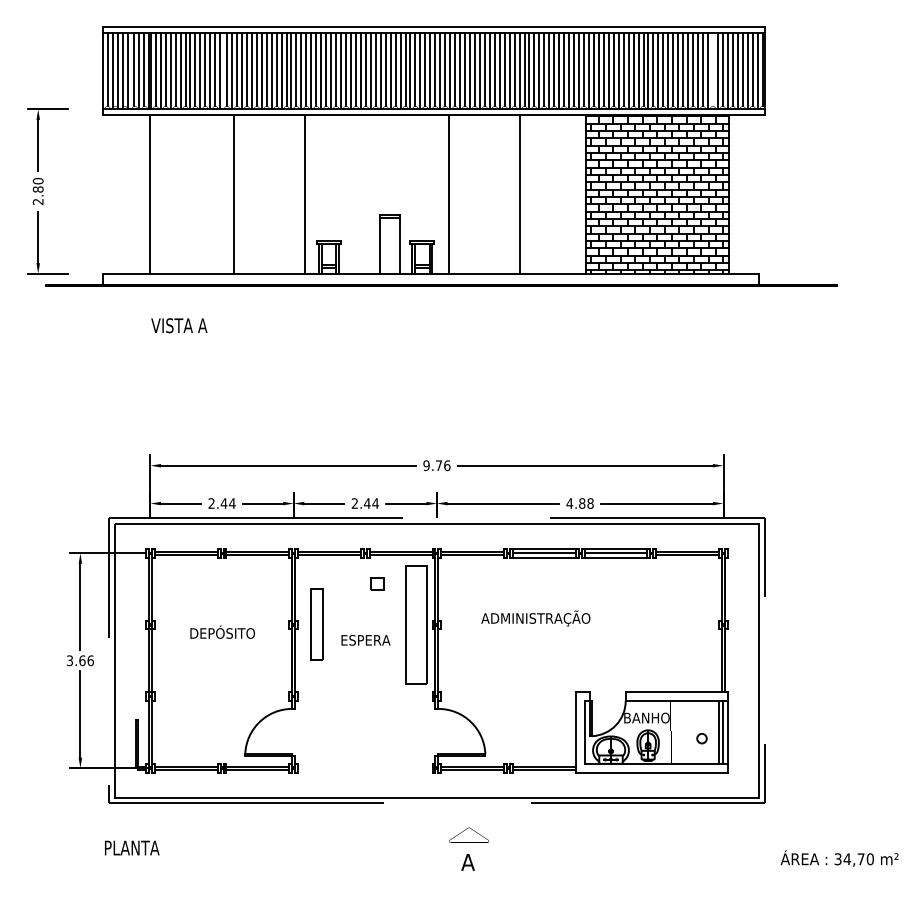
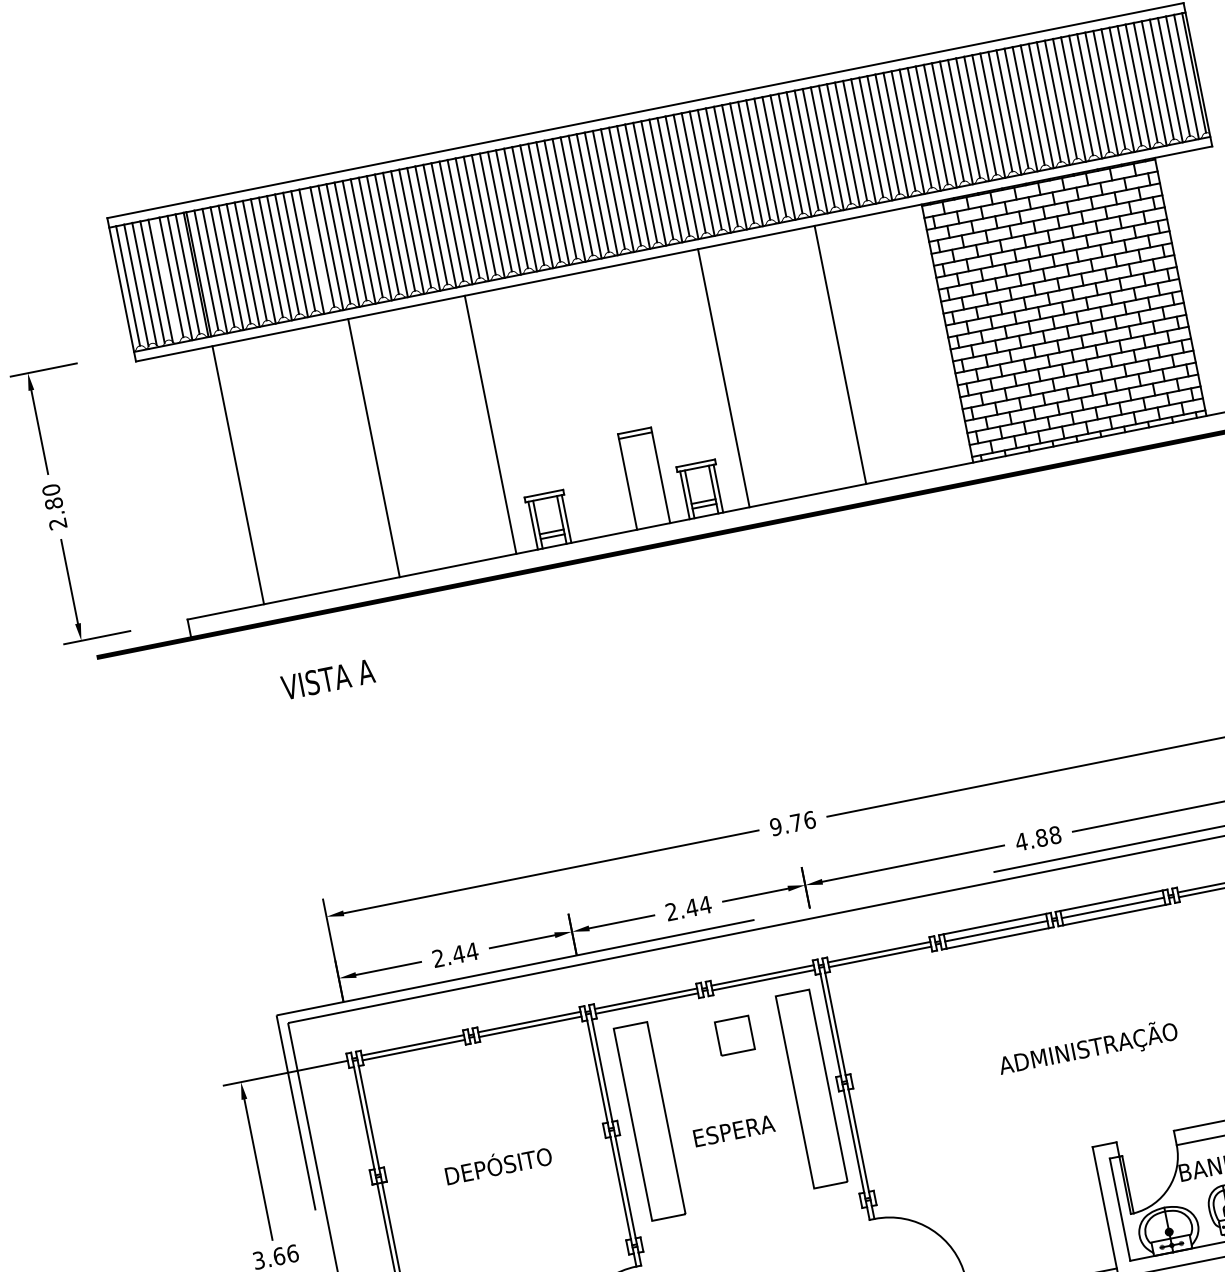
line: (712, 69) -> (1112, 88), added
part: (377, 583) -> (734, 1034), size x1.67
text: (535, 618) -> (1087, 1048), moved
part: (316, 624) -> (648, 1121), size x1.67

